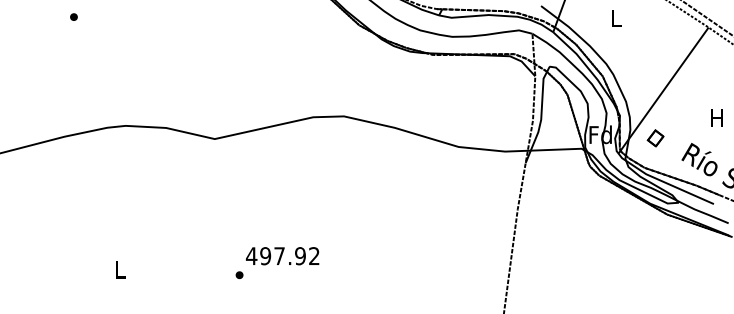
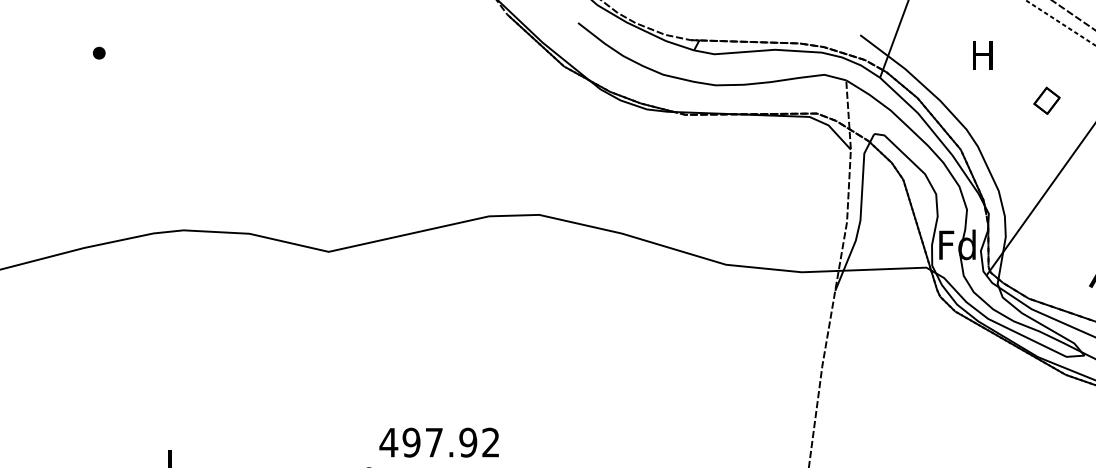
text: (615, 18) -> (981, 55), L -> H
part: (655, 138) -> (1046, 101), moved

